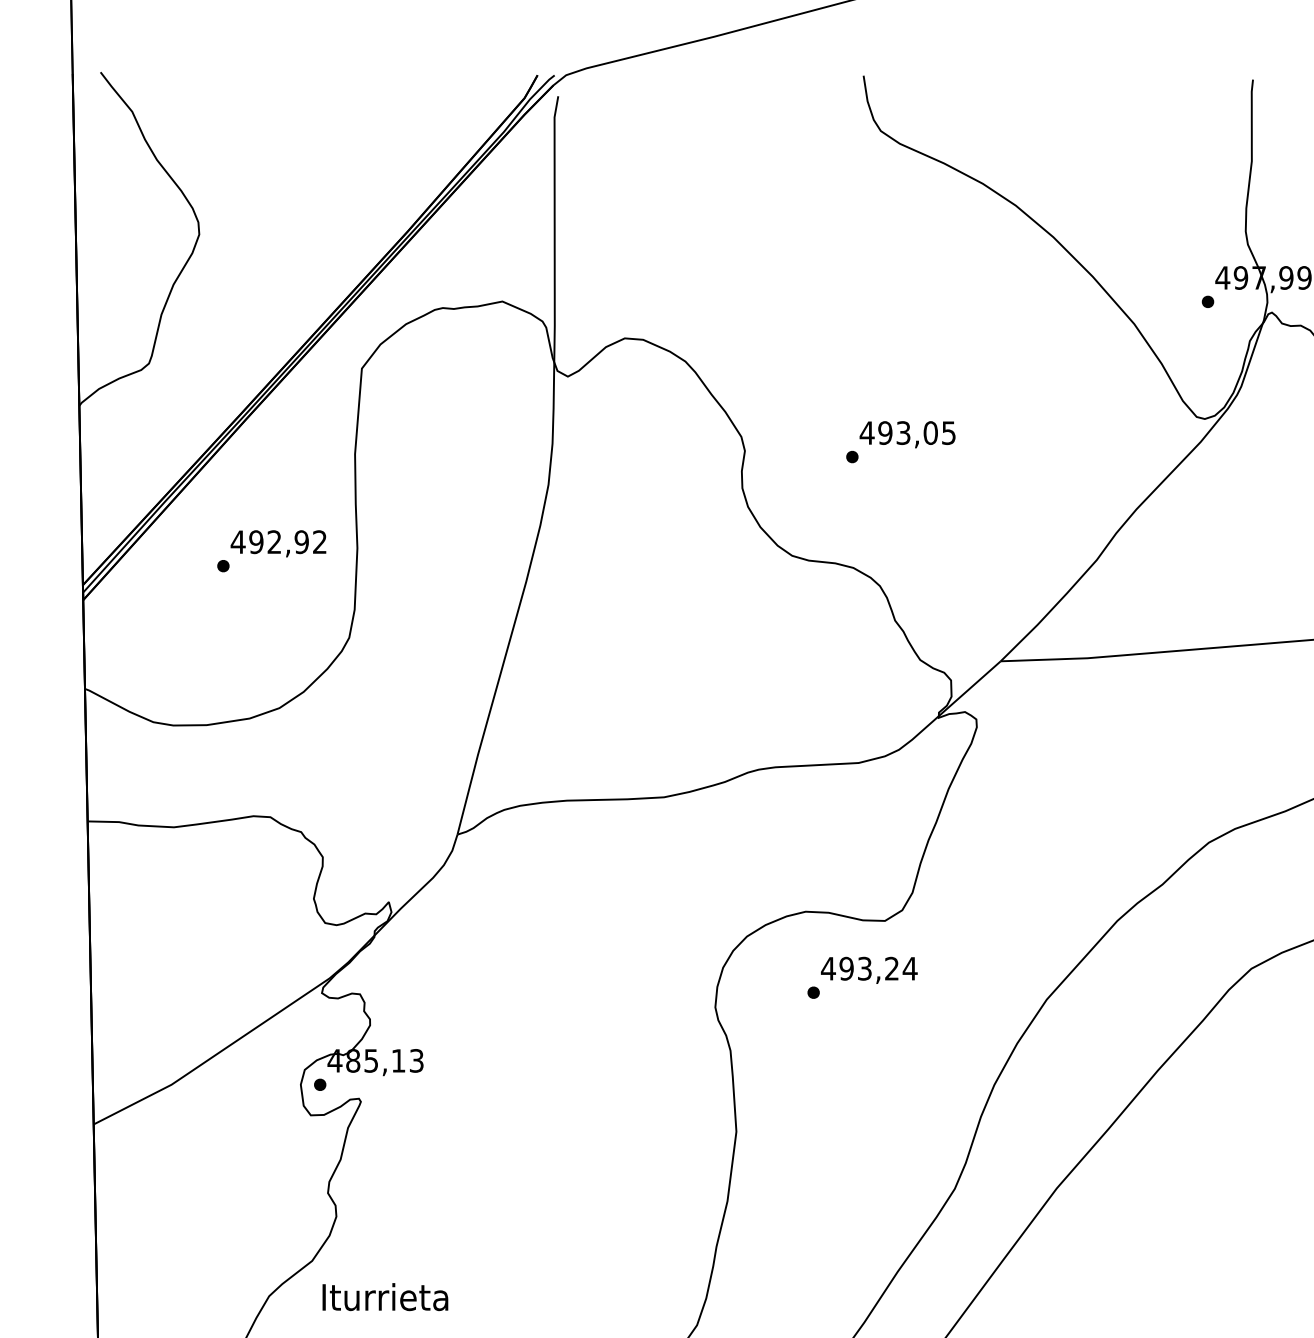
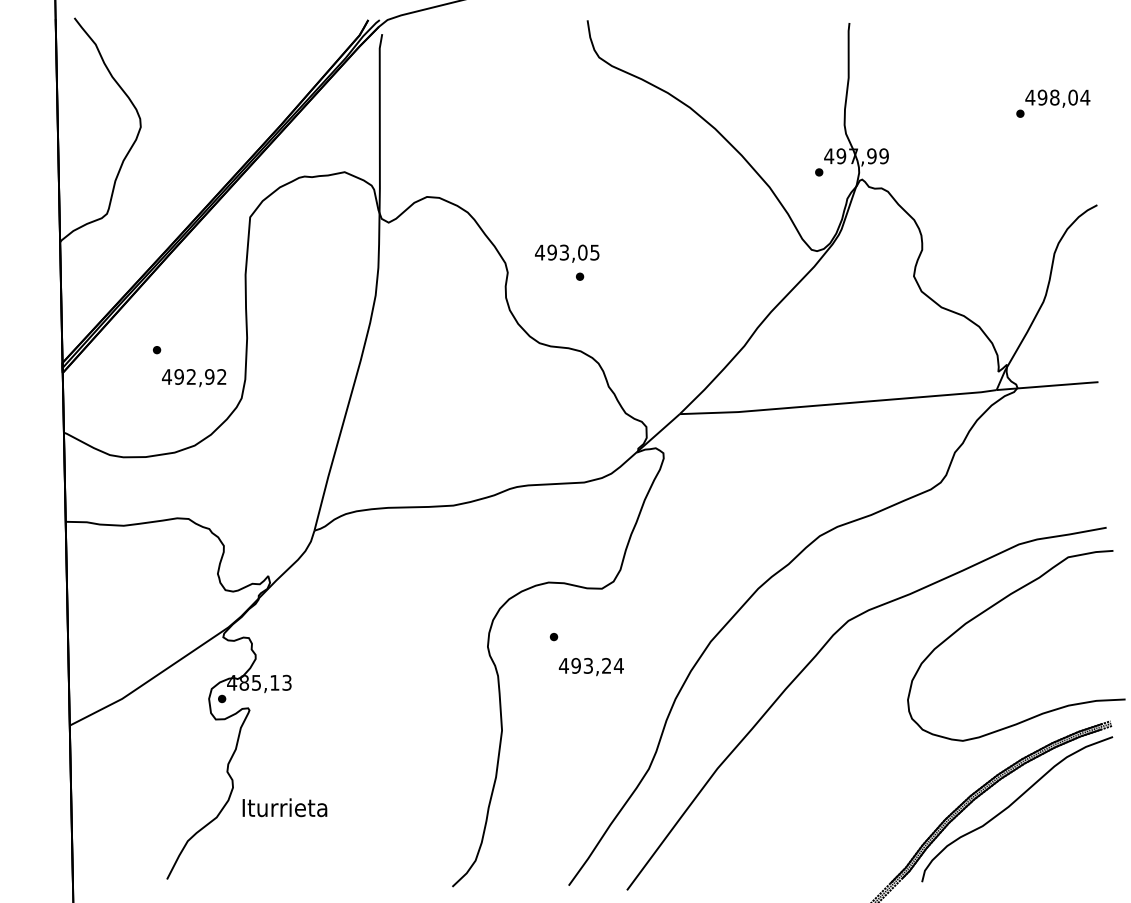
text: (908, 434) -> (567, 253), moved
text: (279, 544) -> (194, 378), moved
text: (867, 971) -> (590, 667), moved
text: (384, 1296) -> (284, 807), moved

